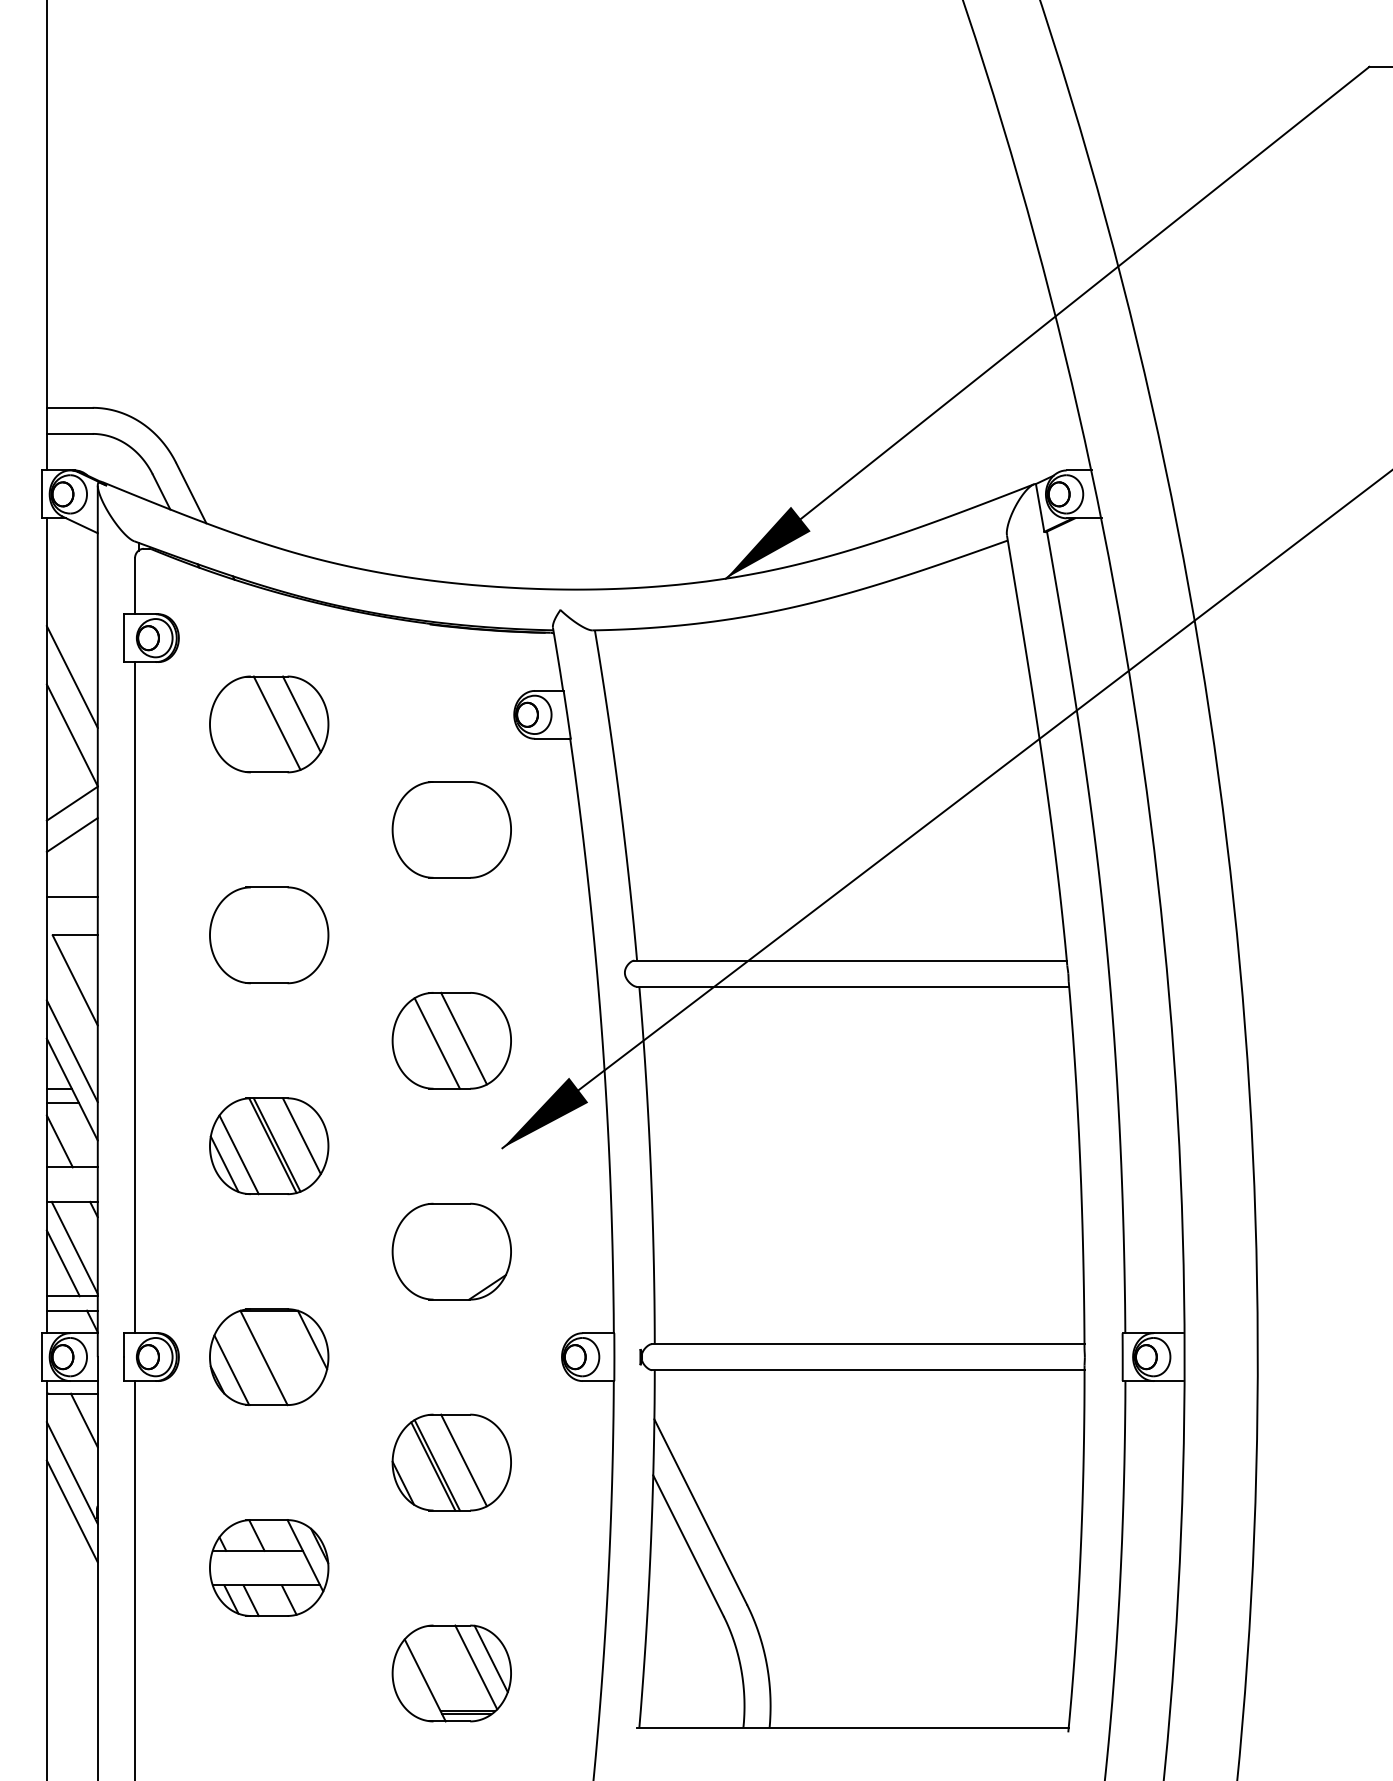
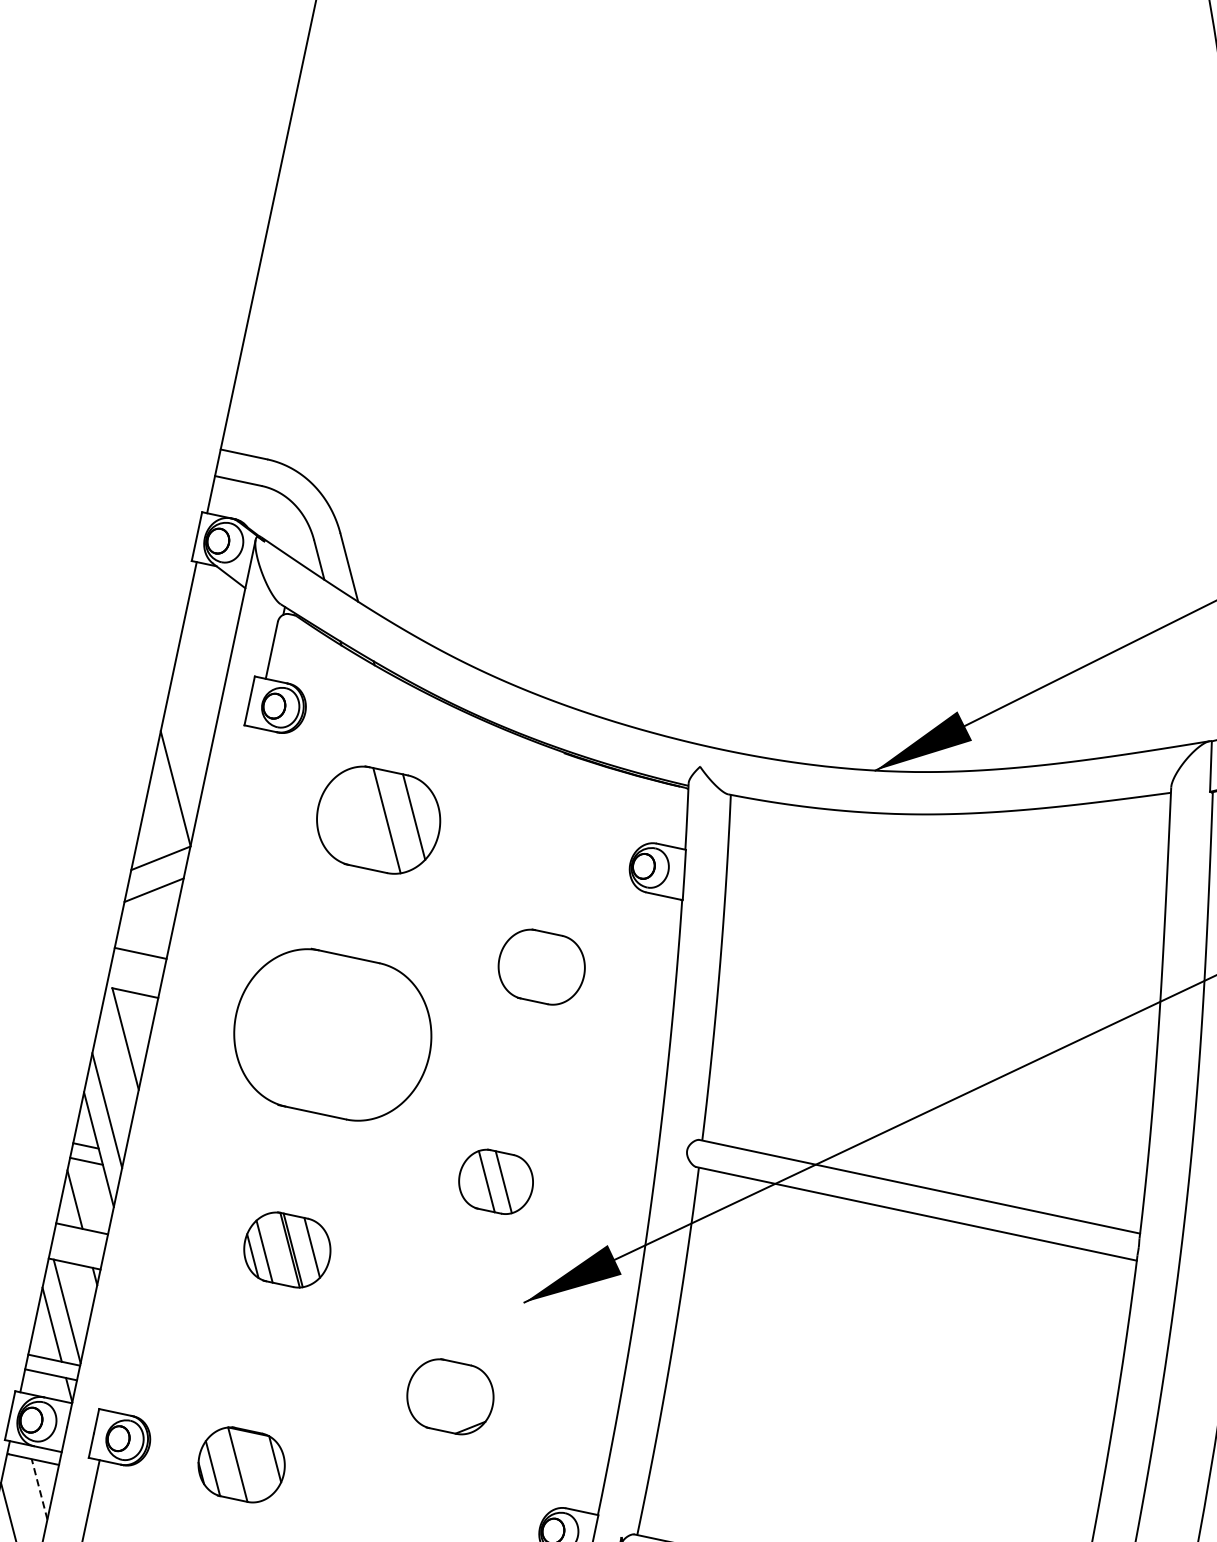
line: (71, 676) -> (187, 728), removed
part: (451, 829) -> (541, 966), size x0.7
part: (269, 935) -> (333, 1035), size x1.6
line: (135, 997) -> (183, 1069), removed
part: (451, 1040) -> (495, 1181), size x0.6
part: (269, 1146) -> (287, 1250), size x0.7
part: (451, 1251) -> (450, 1396), size x0.7
part: (269, 1357) -> (241, 1465), size x0.7
line: (84, 1420) -> (39, 1489), solid -> dashed

